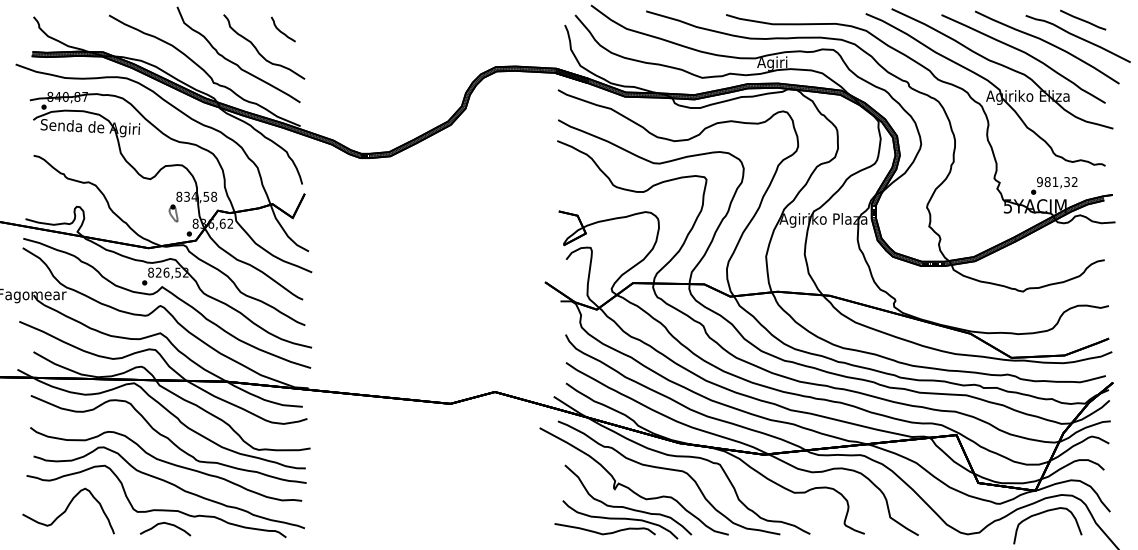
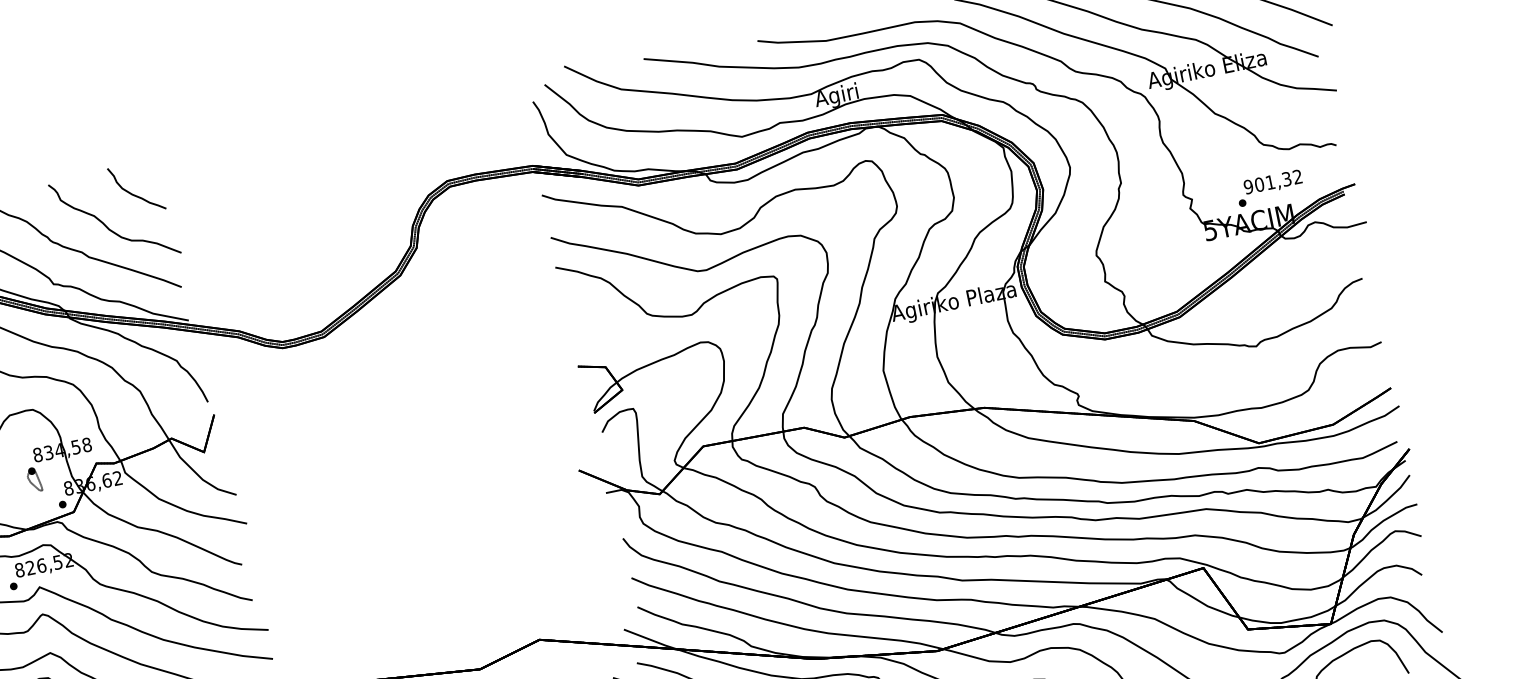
part: (283, 29) -> (136, 188), size x1.43
text: (1047, 181) -> (1259, 183), 981,32 -> 901,32

